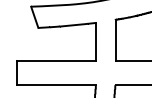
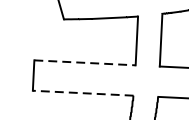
line: (56, 61) -> (84, 63), solid -> dashed
line: (56, 85) -> (83, 93), solid -> dashed

